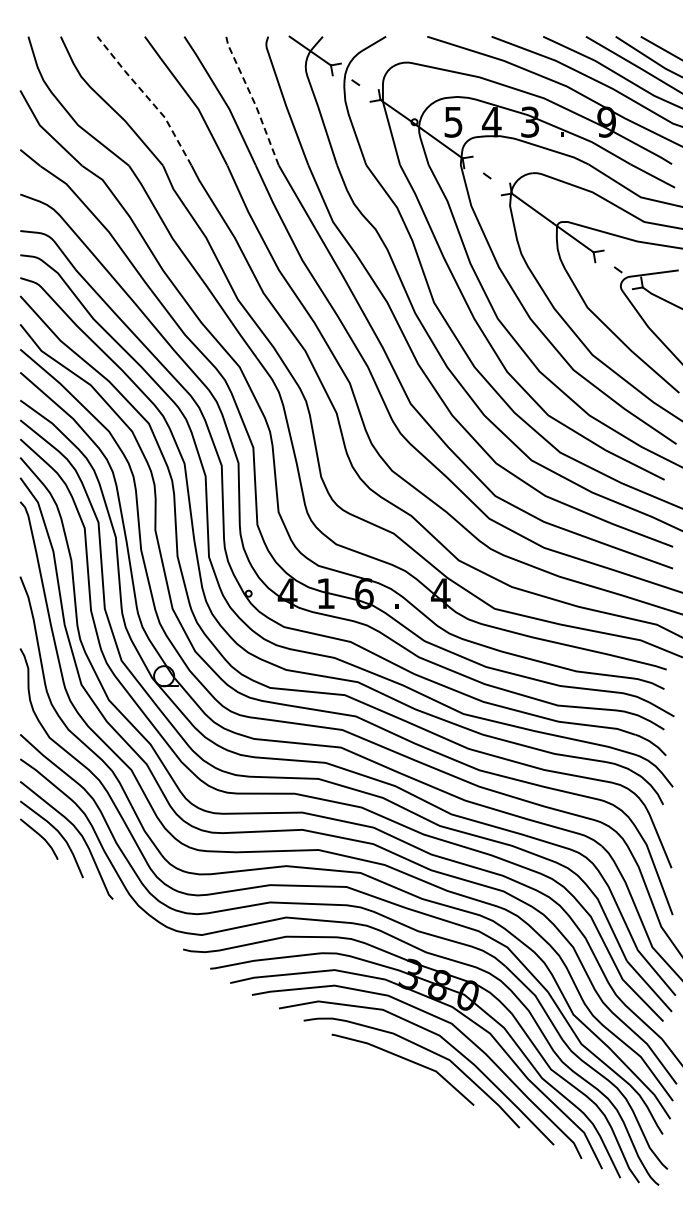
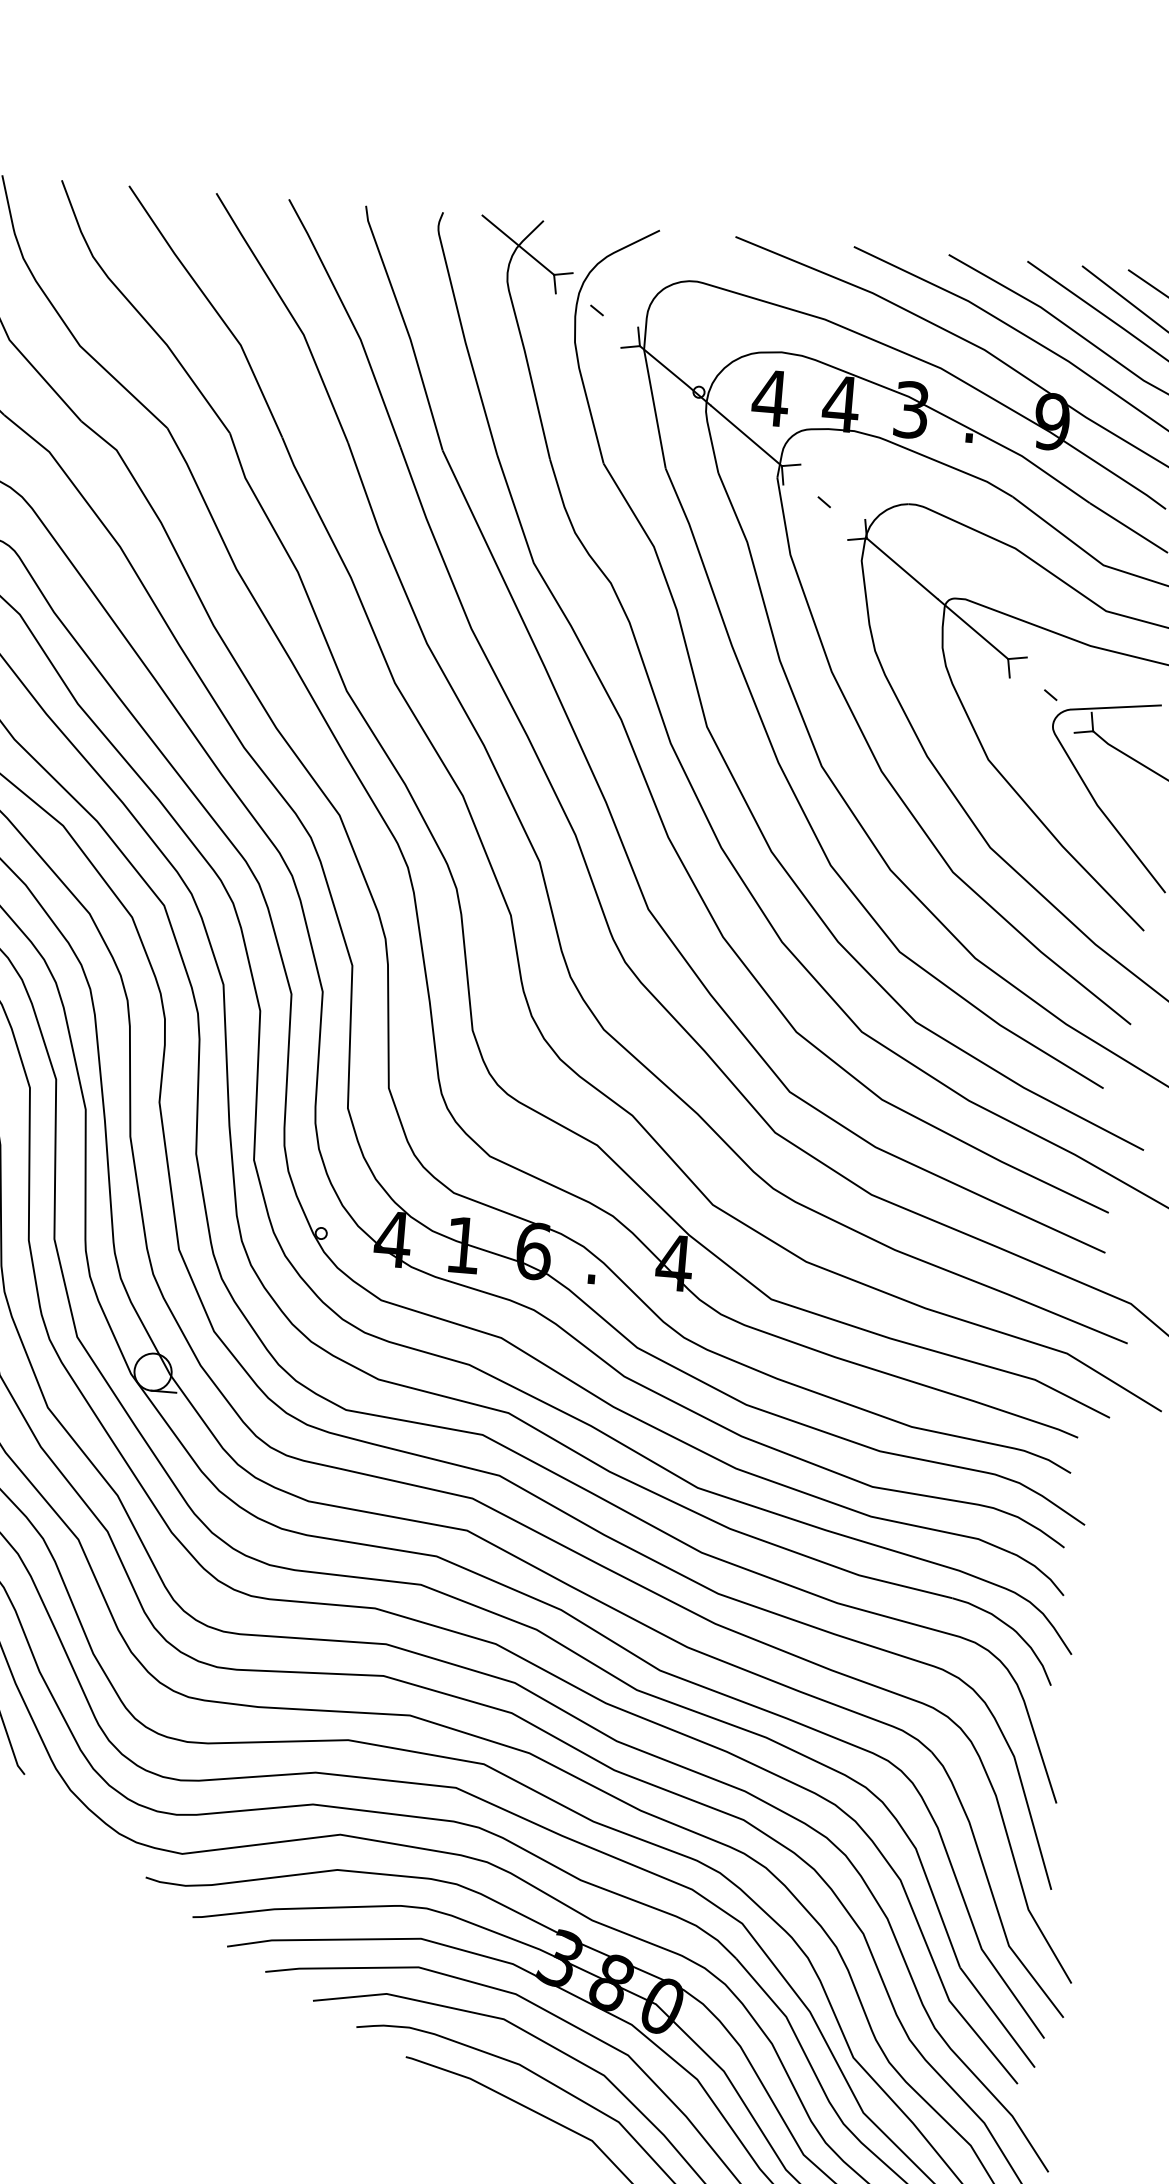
line: (148, 98) -> (213, 307), dashed -> solid
line: (253, 99) -> (406, 325), dashed -> solid
text: (453, 122) -> (770, 398), 5 -> 4

